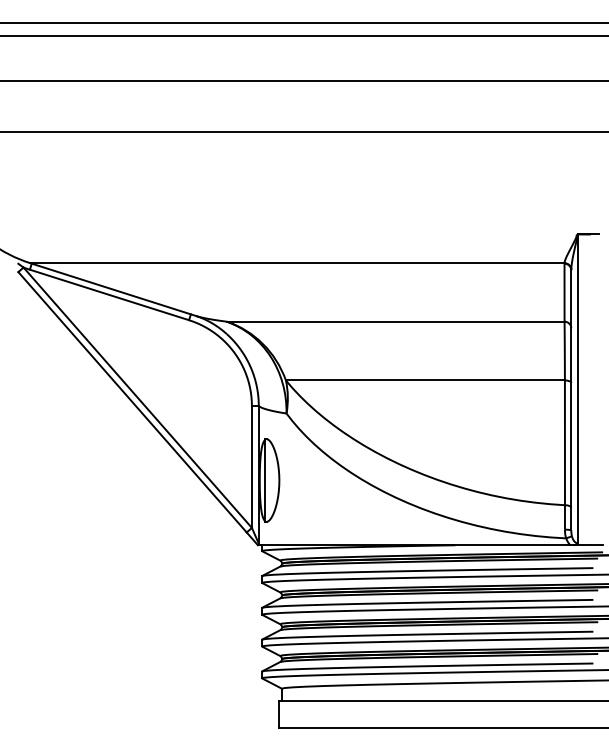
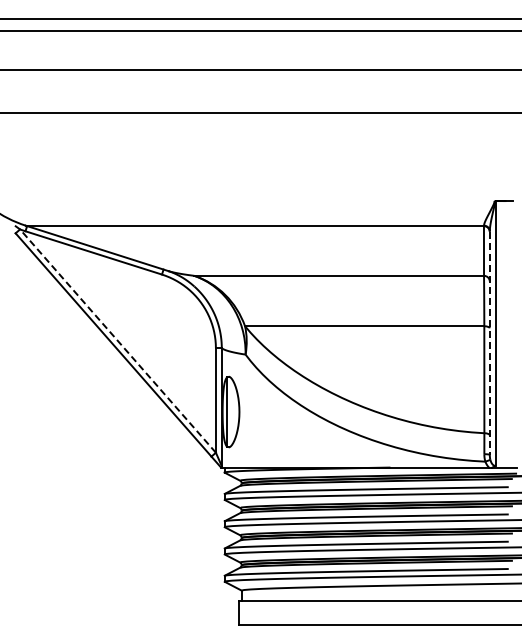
line: (138, 398) -> (118, 341), solid -> dashed
line: (570, 400) -> (489, 343), solid -> dashed

